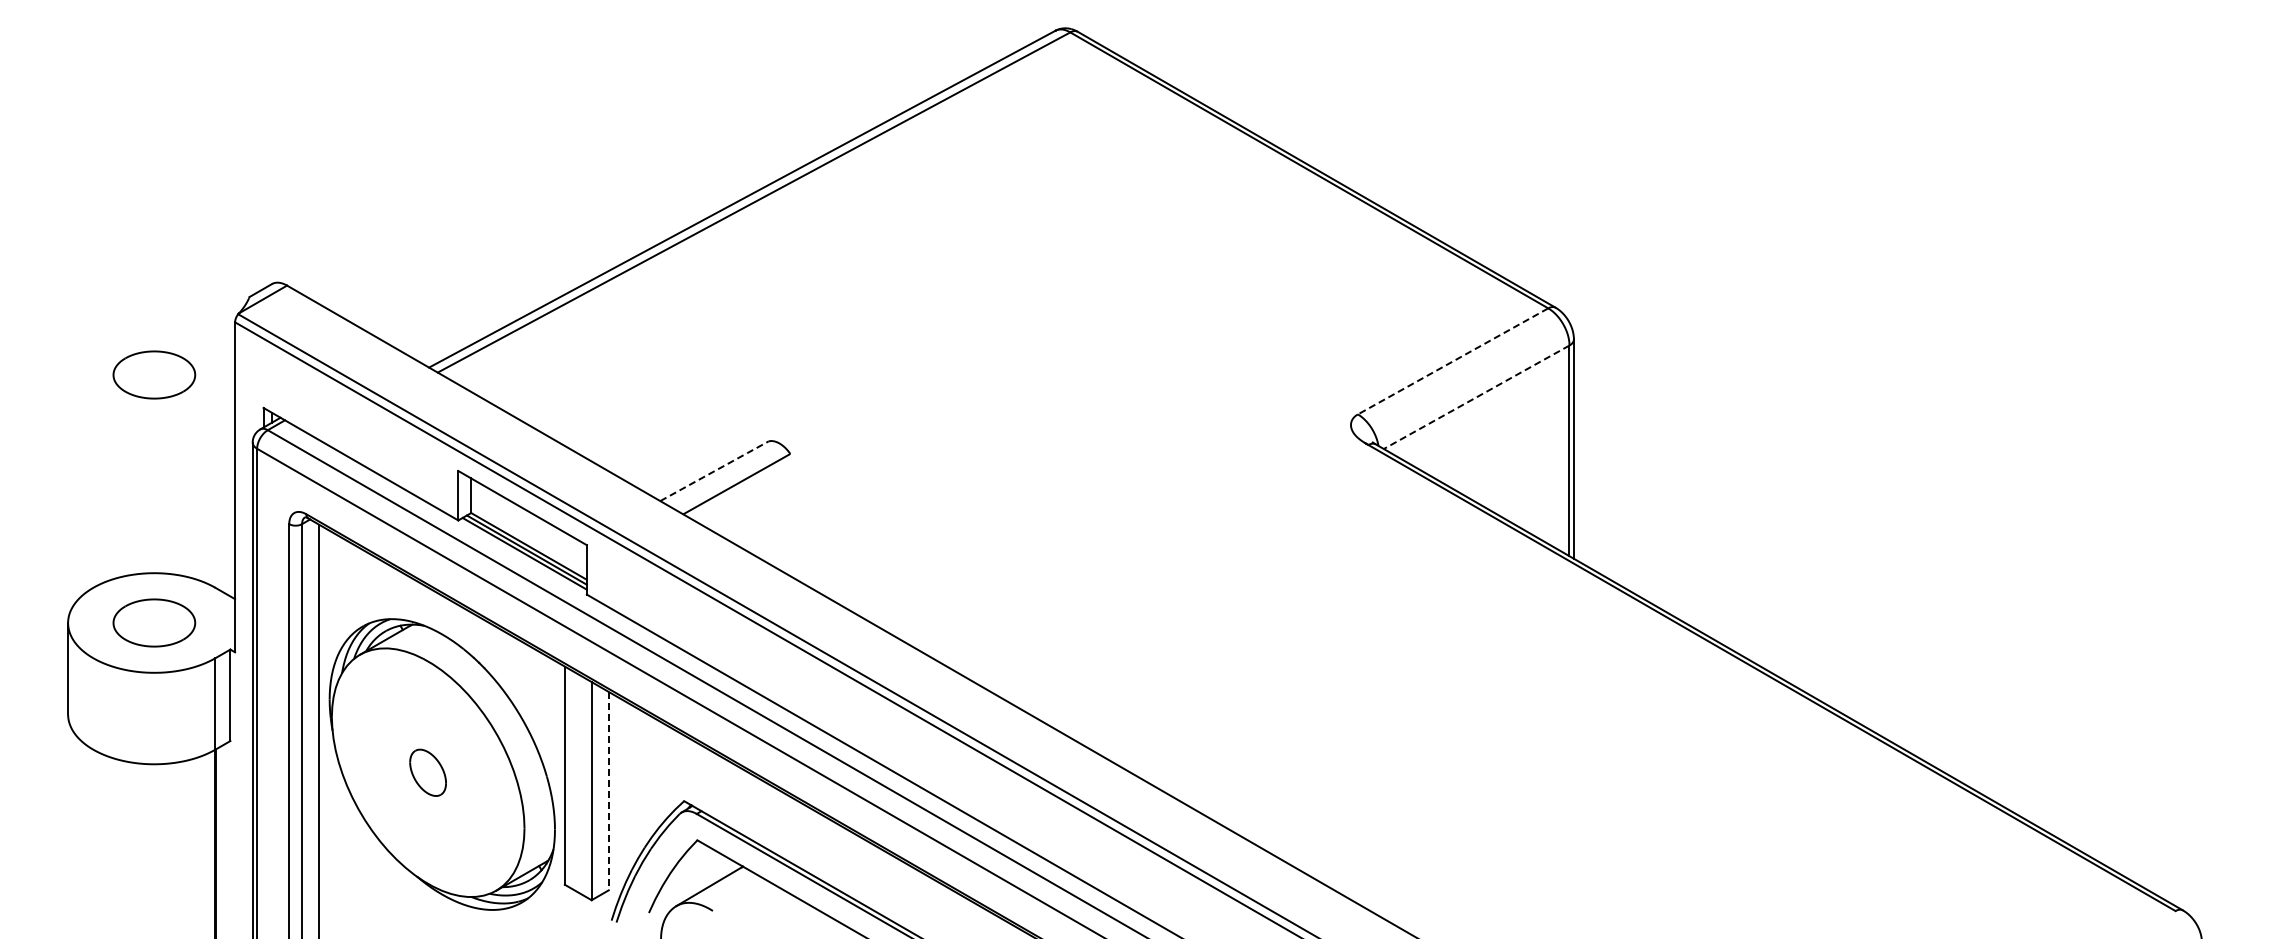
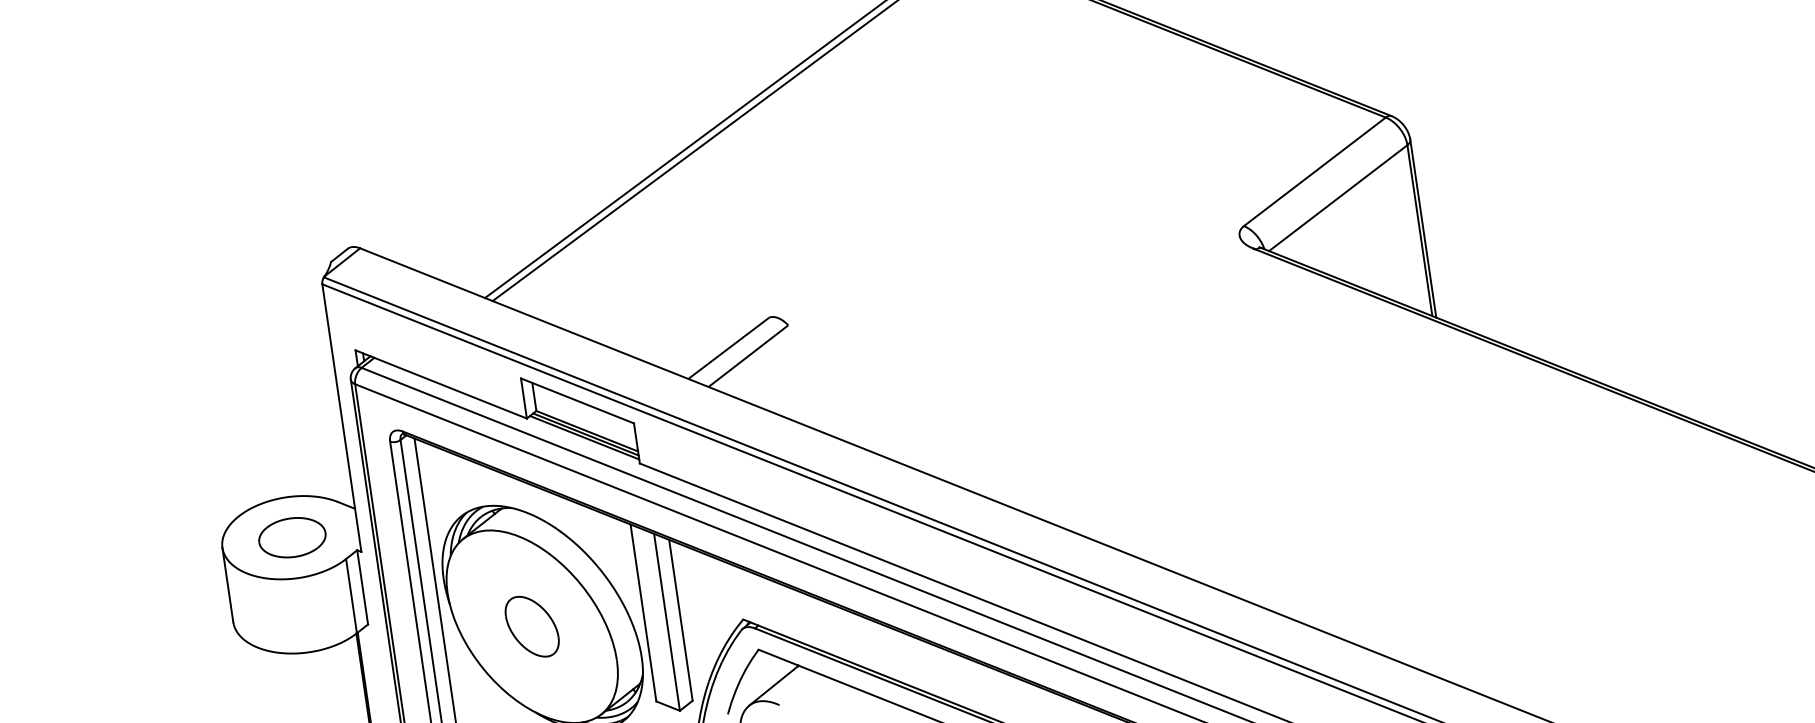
line: (1453, 361) -> (1315, 171), dashed -> solid
part: (154, 374) -> (263, 336), removed
line: (1476, 397) -> (1338, 198), dashed -> solid
line: (715, 470) -> (729, 347), dashed -> solid
part: (427, 772) -> (531, 626), size x1.67
line: (608, 791) -> (680, 620), dashed -> solid

